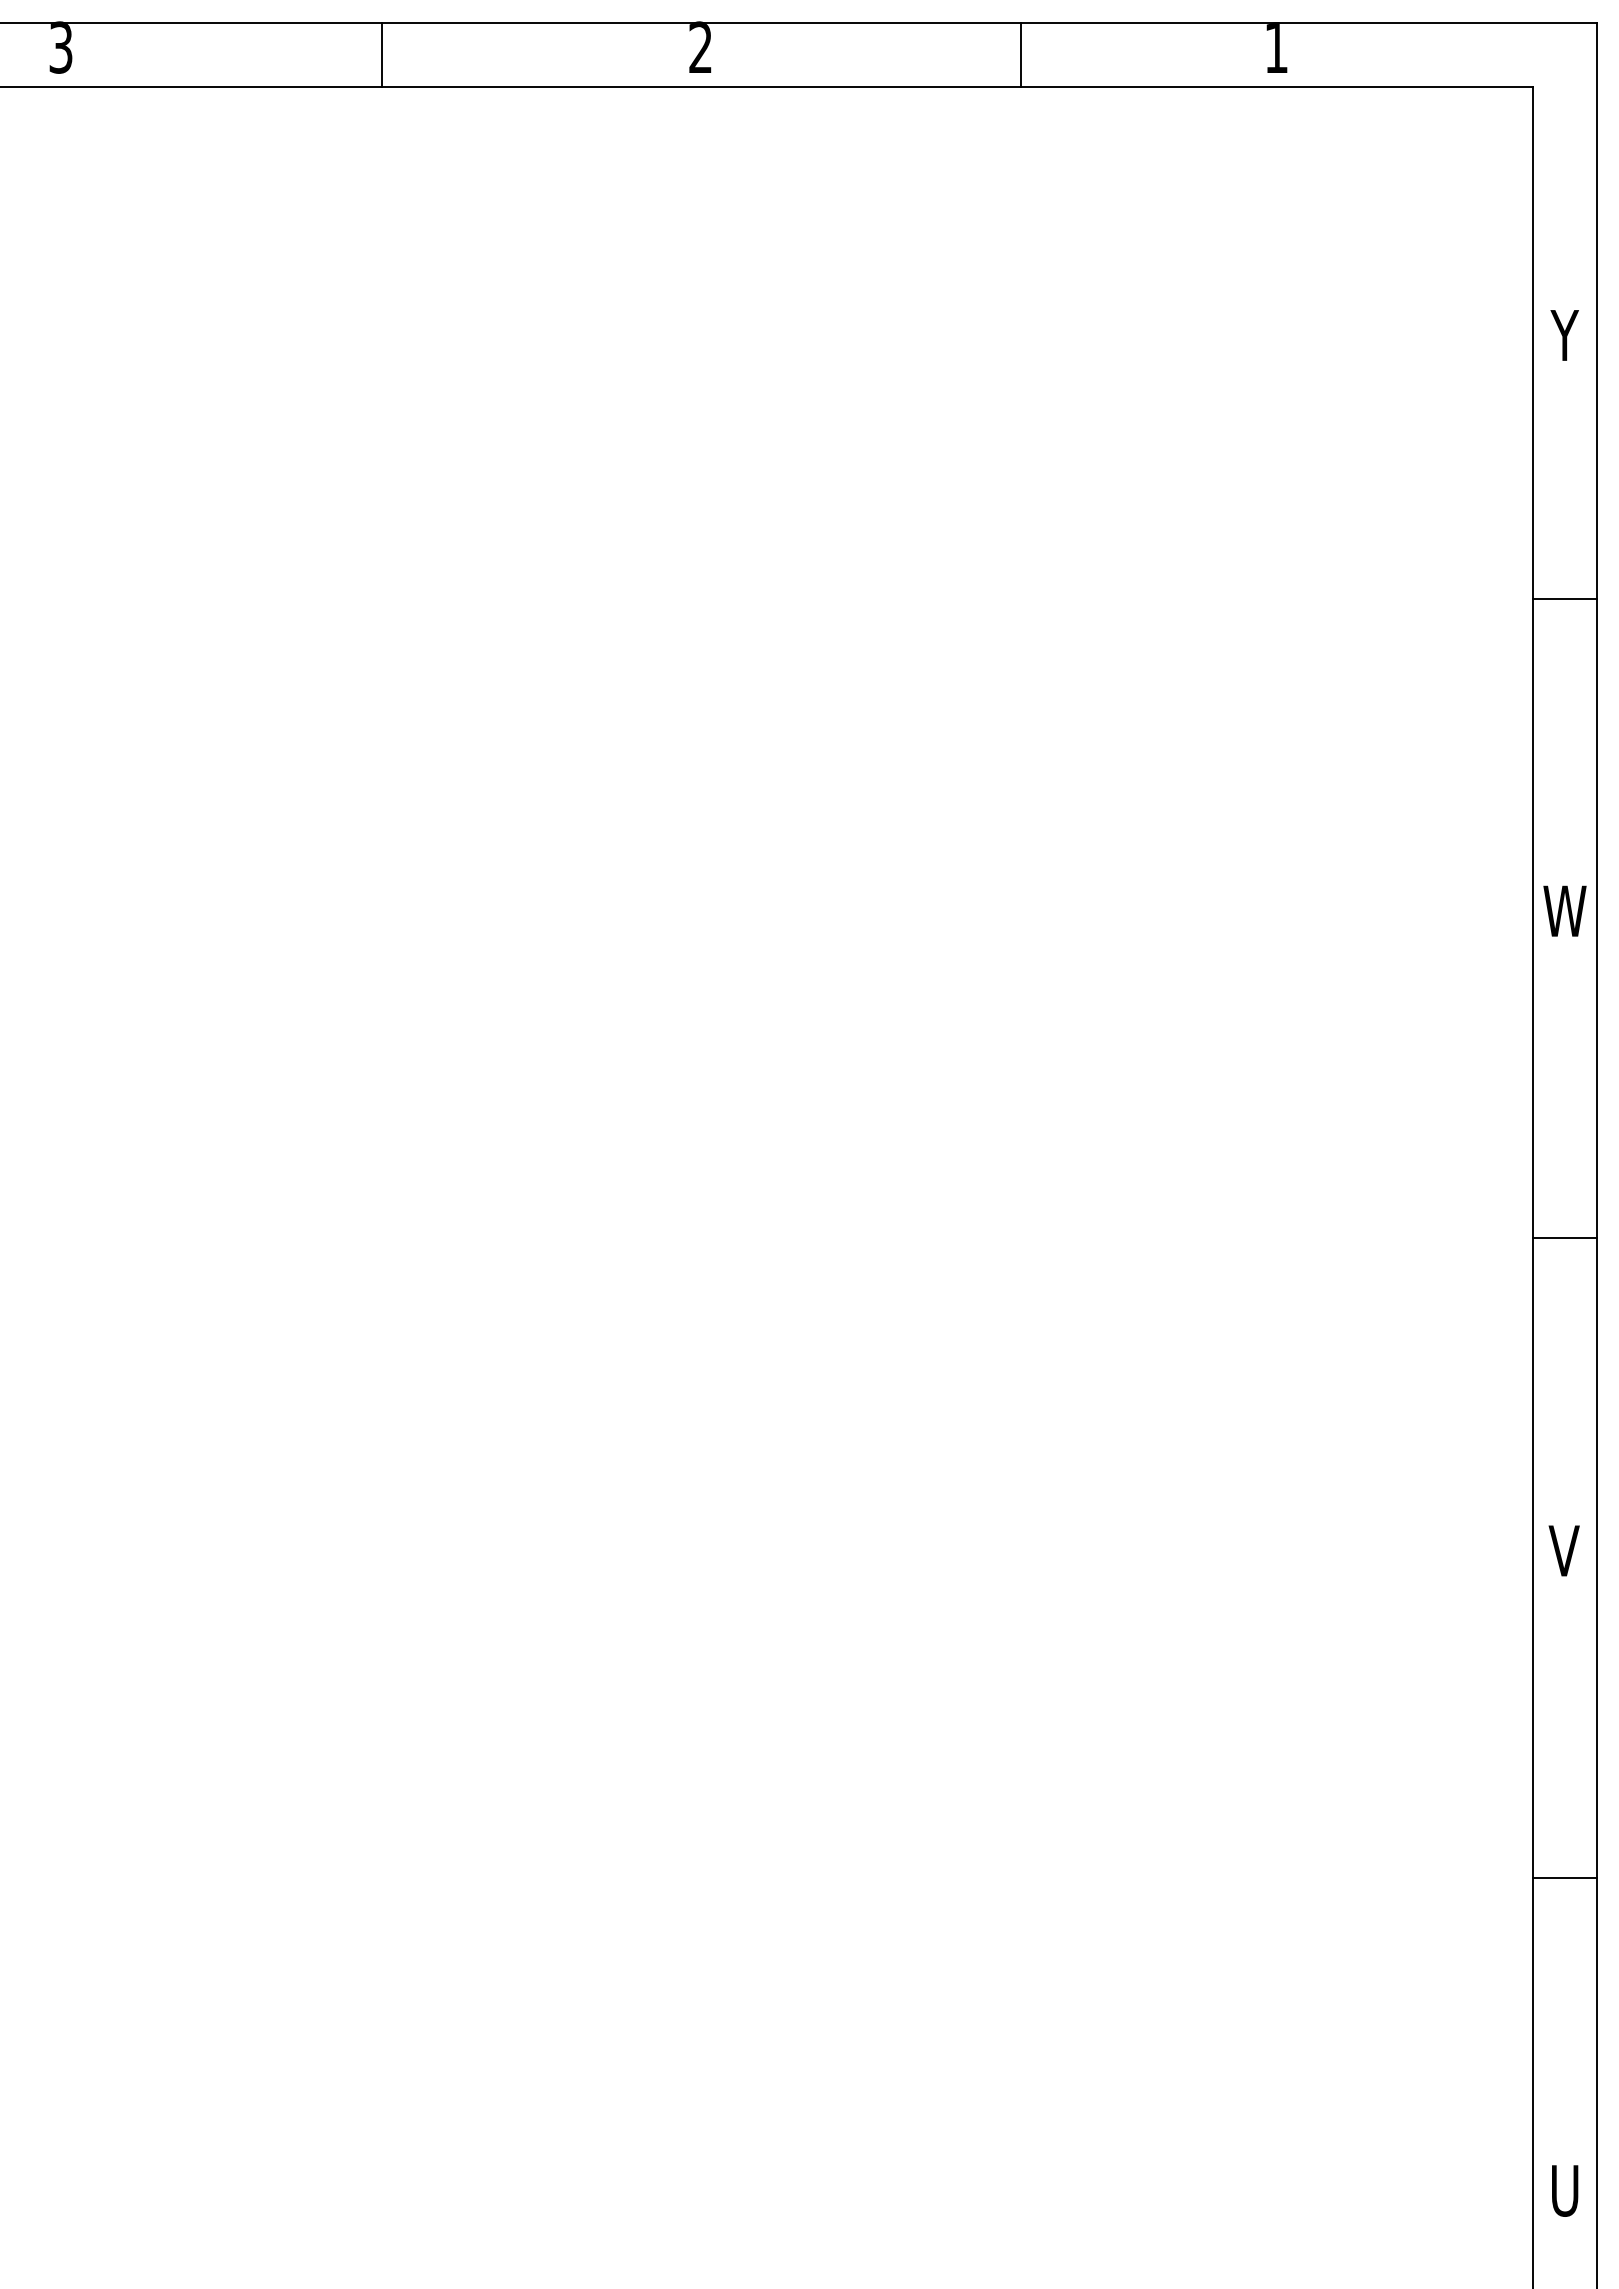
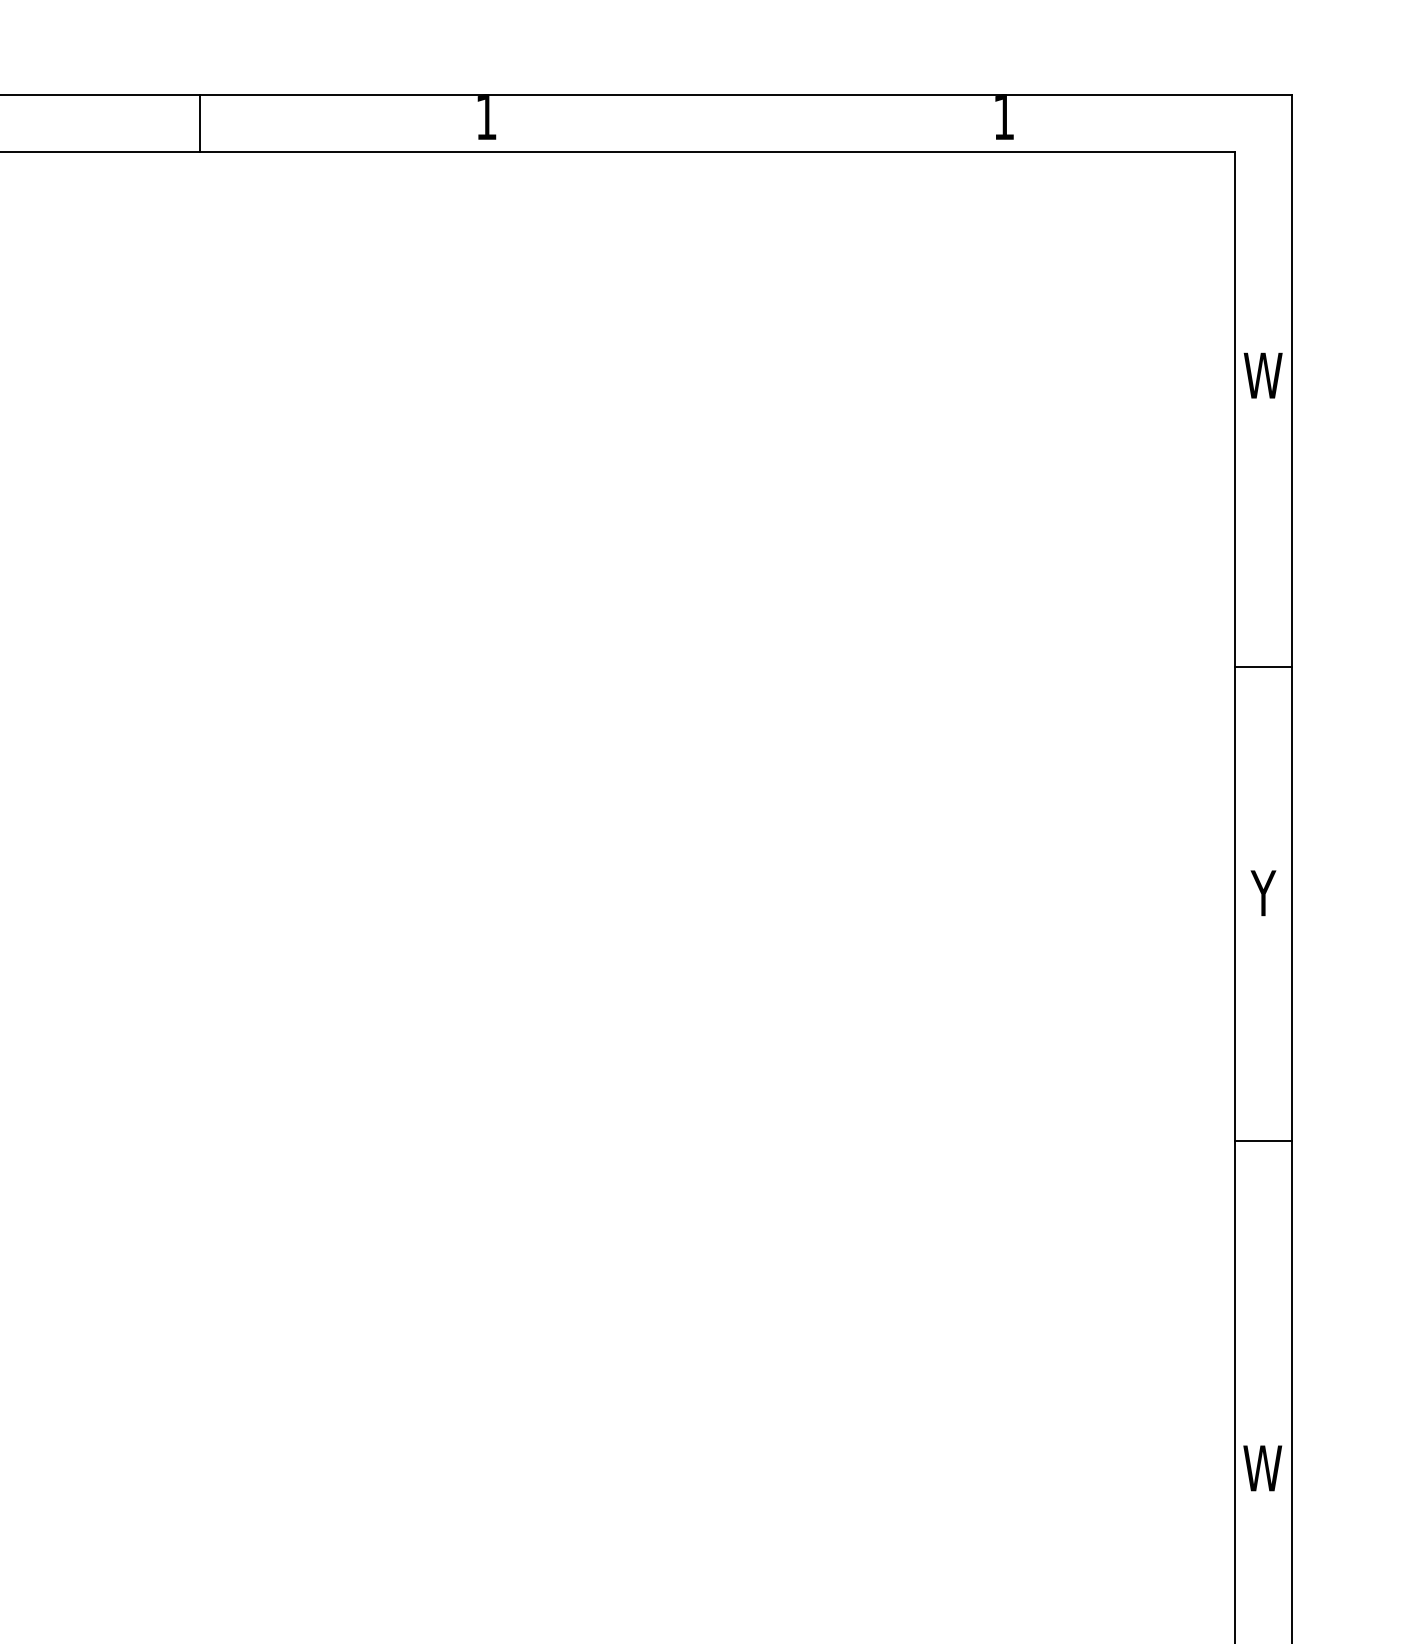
text: (700, 46) -> (486, 115), 2 -> 1
line: (1021, 54) -> (774, 123), removed
text: (1564, 335) -> (1262, 375), Y -> W
line: (1564, 598) -> (1262, 666), moved
text: (1564, 910) -> (1262, 892), W -> Y
line: (1564, 1238) -> (1262, 1140), moved
text: (1563, 1550) -> (1262, 1467), V -> W

